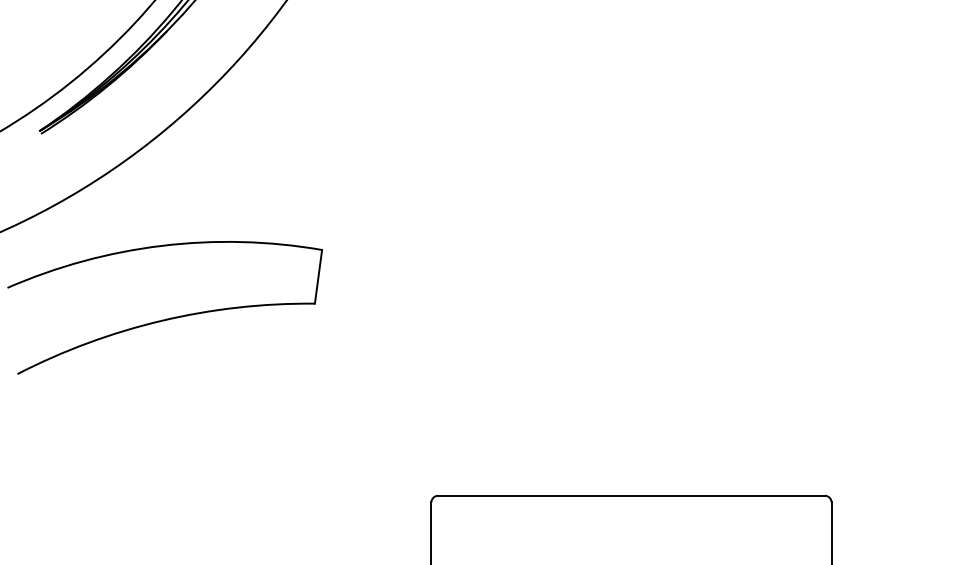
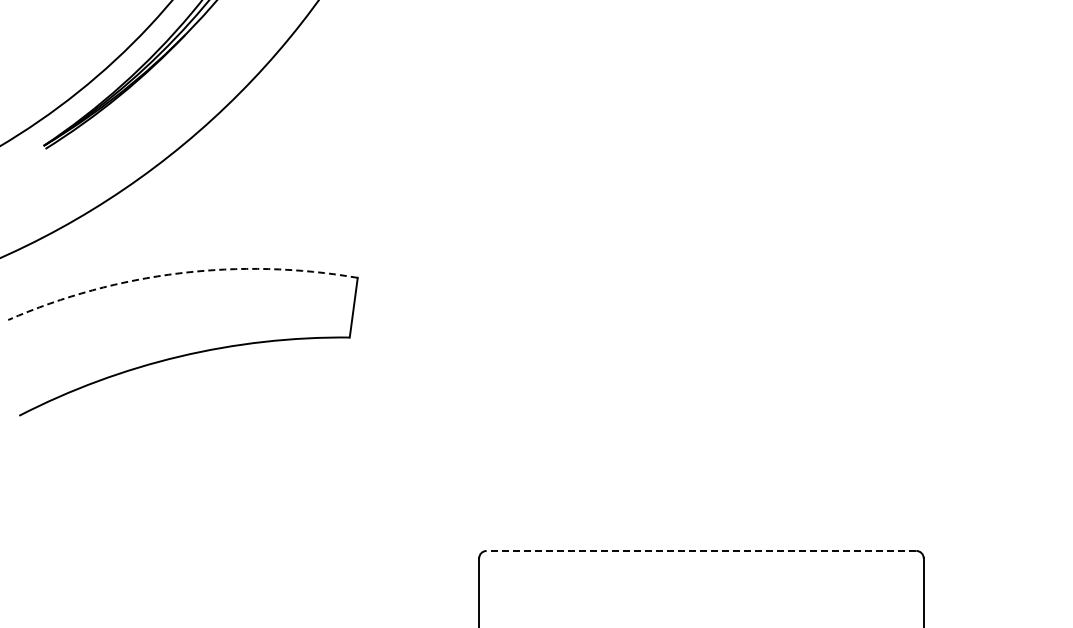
arc: (161, 246) -> (179, 273), solid -> dashed
line: (631, 495) -> (701, 550), solid -> dashed

